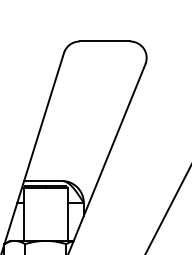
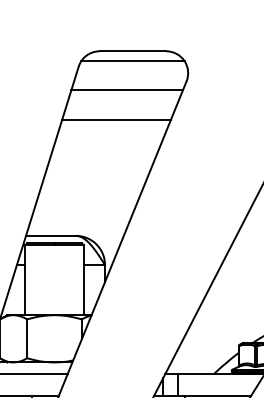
line: (104, 49) -> (132, 61), added
line: (100, 71) -> (126, 90), added
line: (92, 93) -> (116, 119), added

